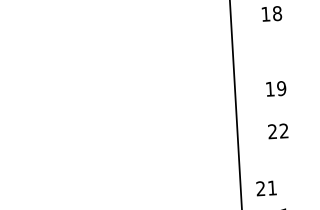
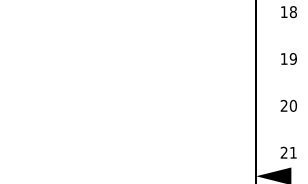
text: (275, 88) -> (288, 58), moved
text: (283, 130) -> (292, 105), 22 -> 20
text: (266, 188) -> (288, 152), moved

